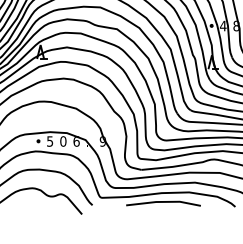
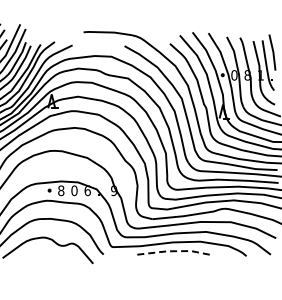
text: (223, 26) -> (234, 75), 4 -> 0
text: (50, 141) -> (61, 190), 5 -> 8
line: (164, 202) -> (175, 251), solid -> dashed

